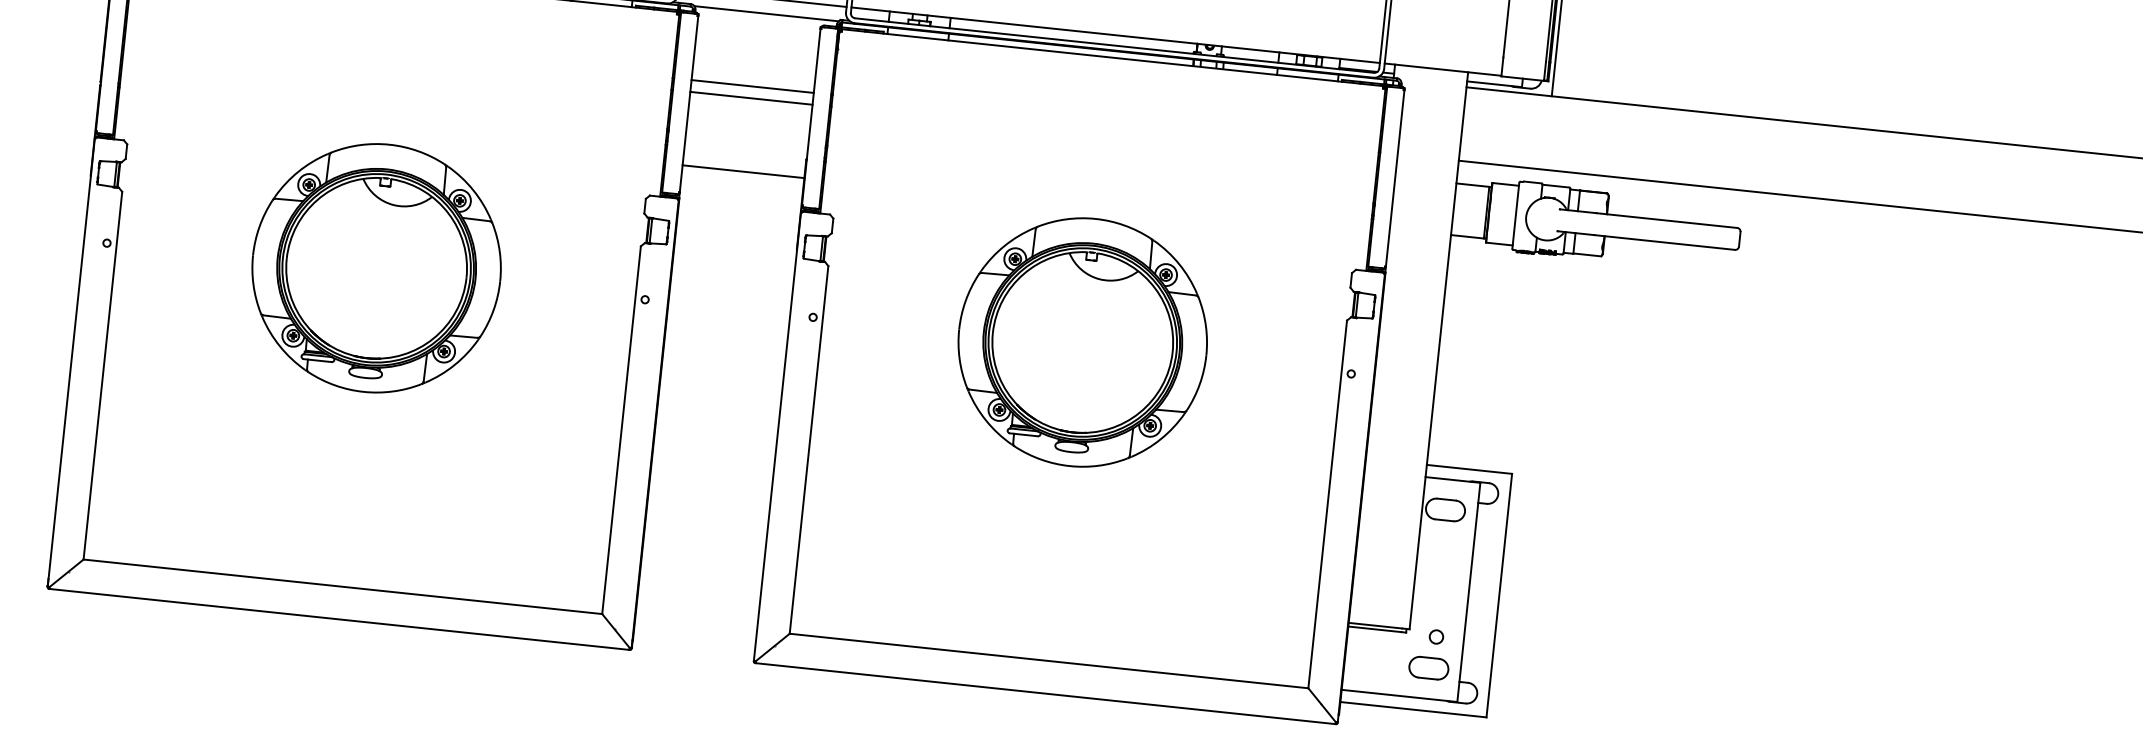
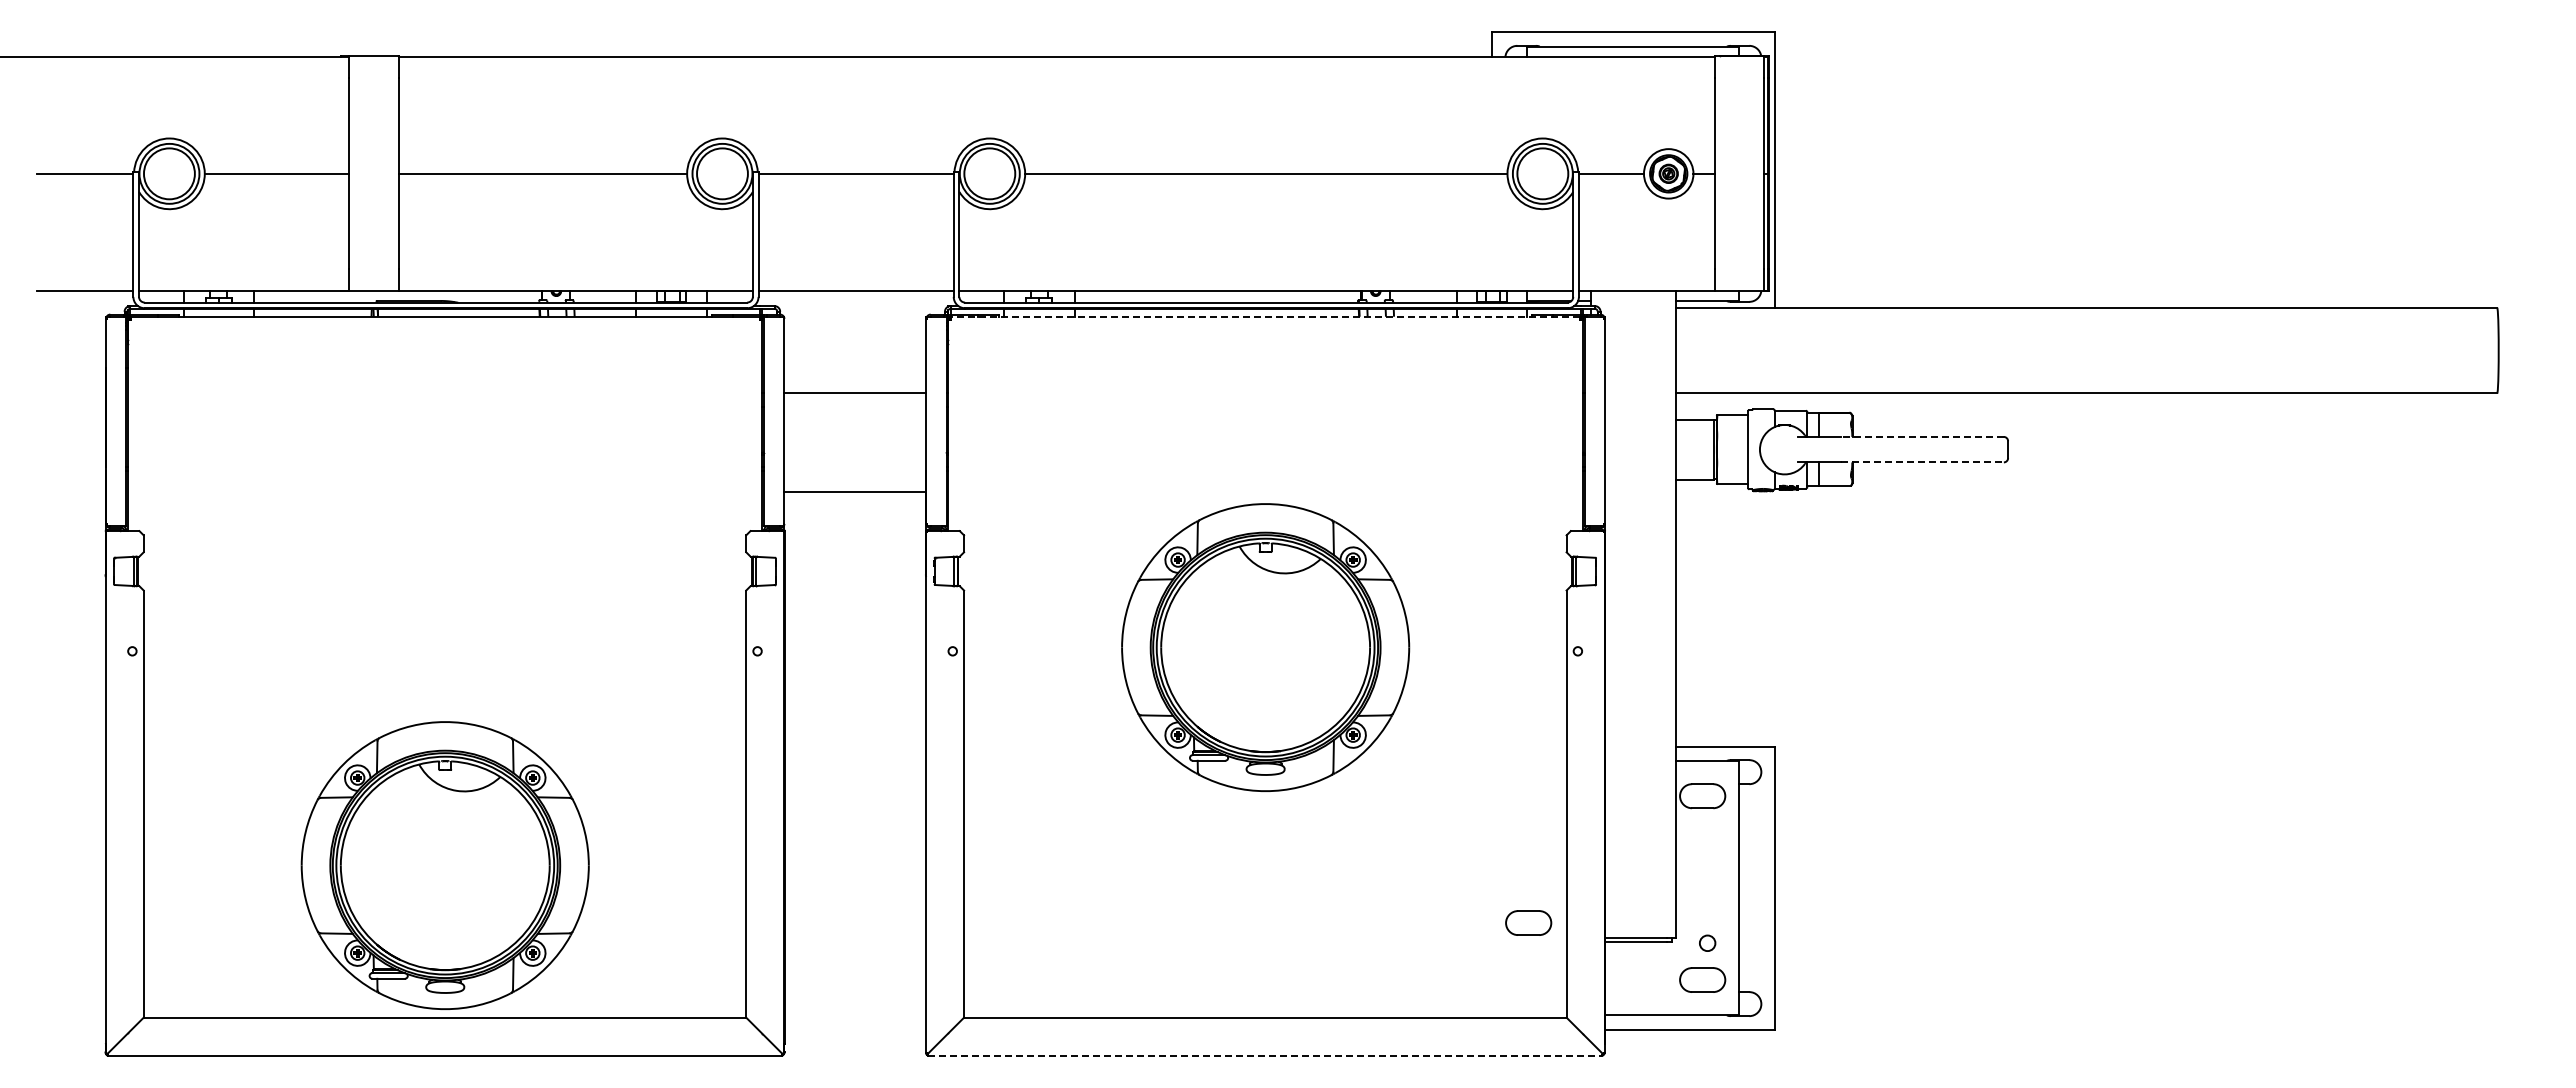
line: (766, 14) -> (862, 308), removed
line: (1112, 57) -> (1265, 316), solid -> dashed
line: (751, 98) -> (855, 407), removed
line: (1667, 220) -> (1922, 436), solid -> dashed
line: (1664, 242) -> (1922, 462), solid -> dashed
part: (375, 268) -> (444, 865), moved
part: (1284, 602) -> (1528, 922), added
line: (1045, 693) -> (1265, 1055), solid -> dashed

